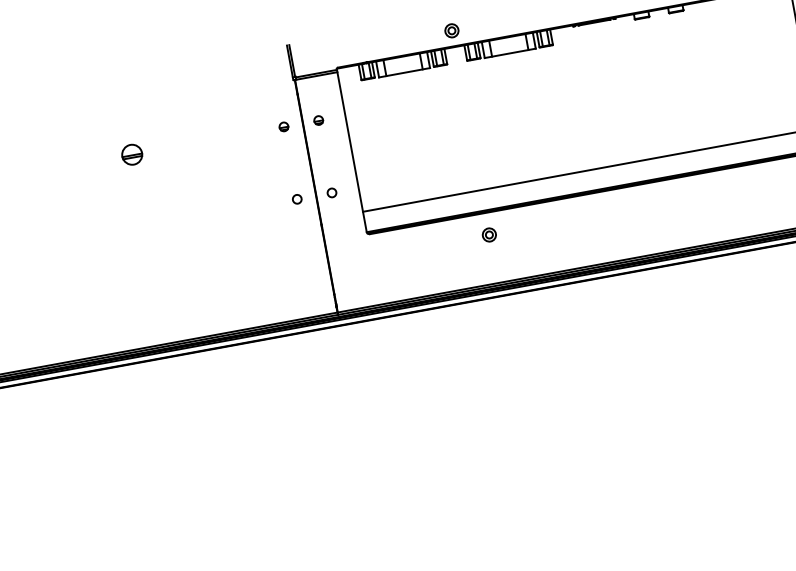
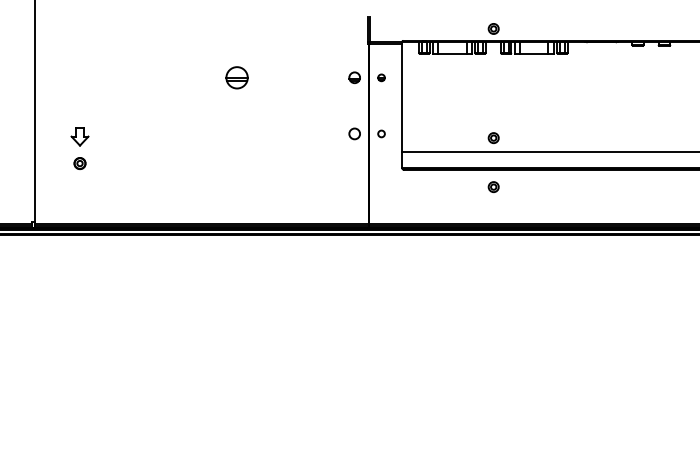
part: (283, 126) -> (354, 77), size x1.6
part: (131, 154) -> (236, 77), size x1.4
part: (477, 170) -> (493, 137), added
circle: (296, 198) -> (354, 133), size x1.6

